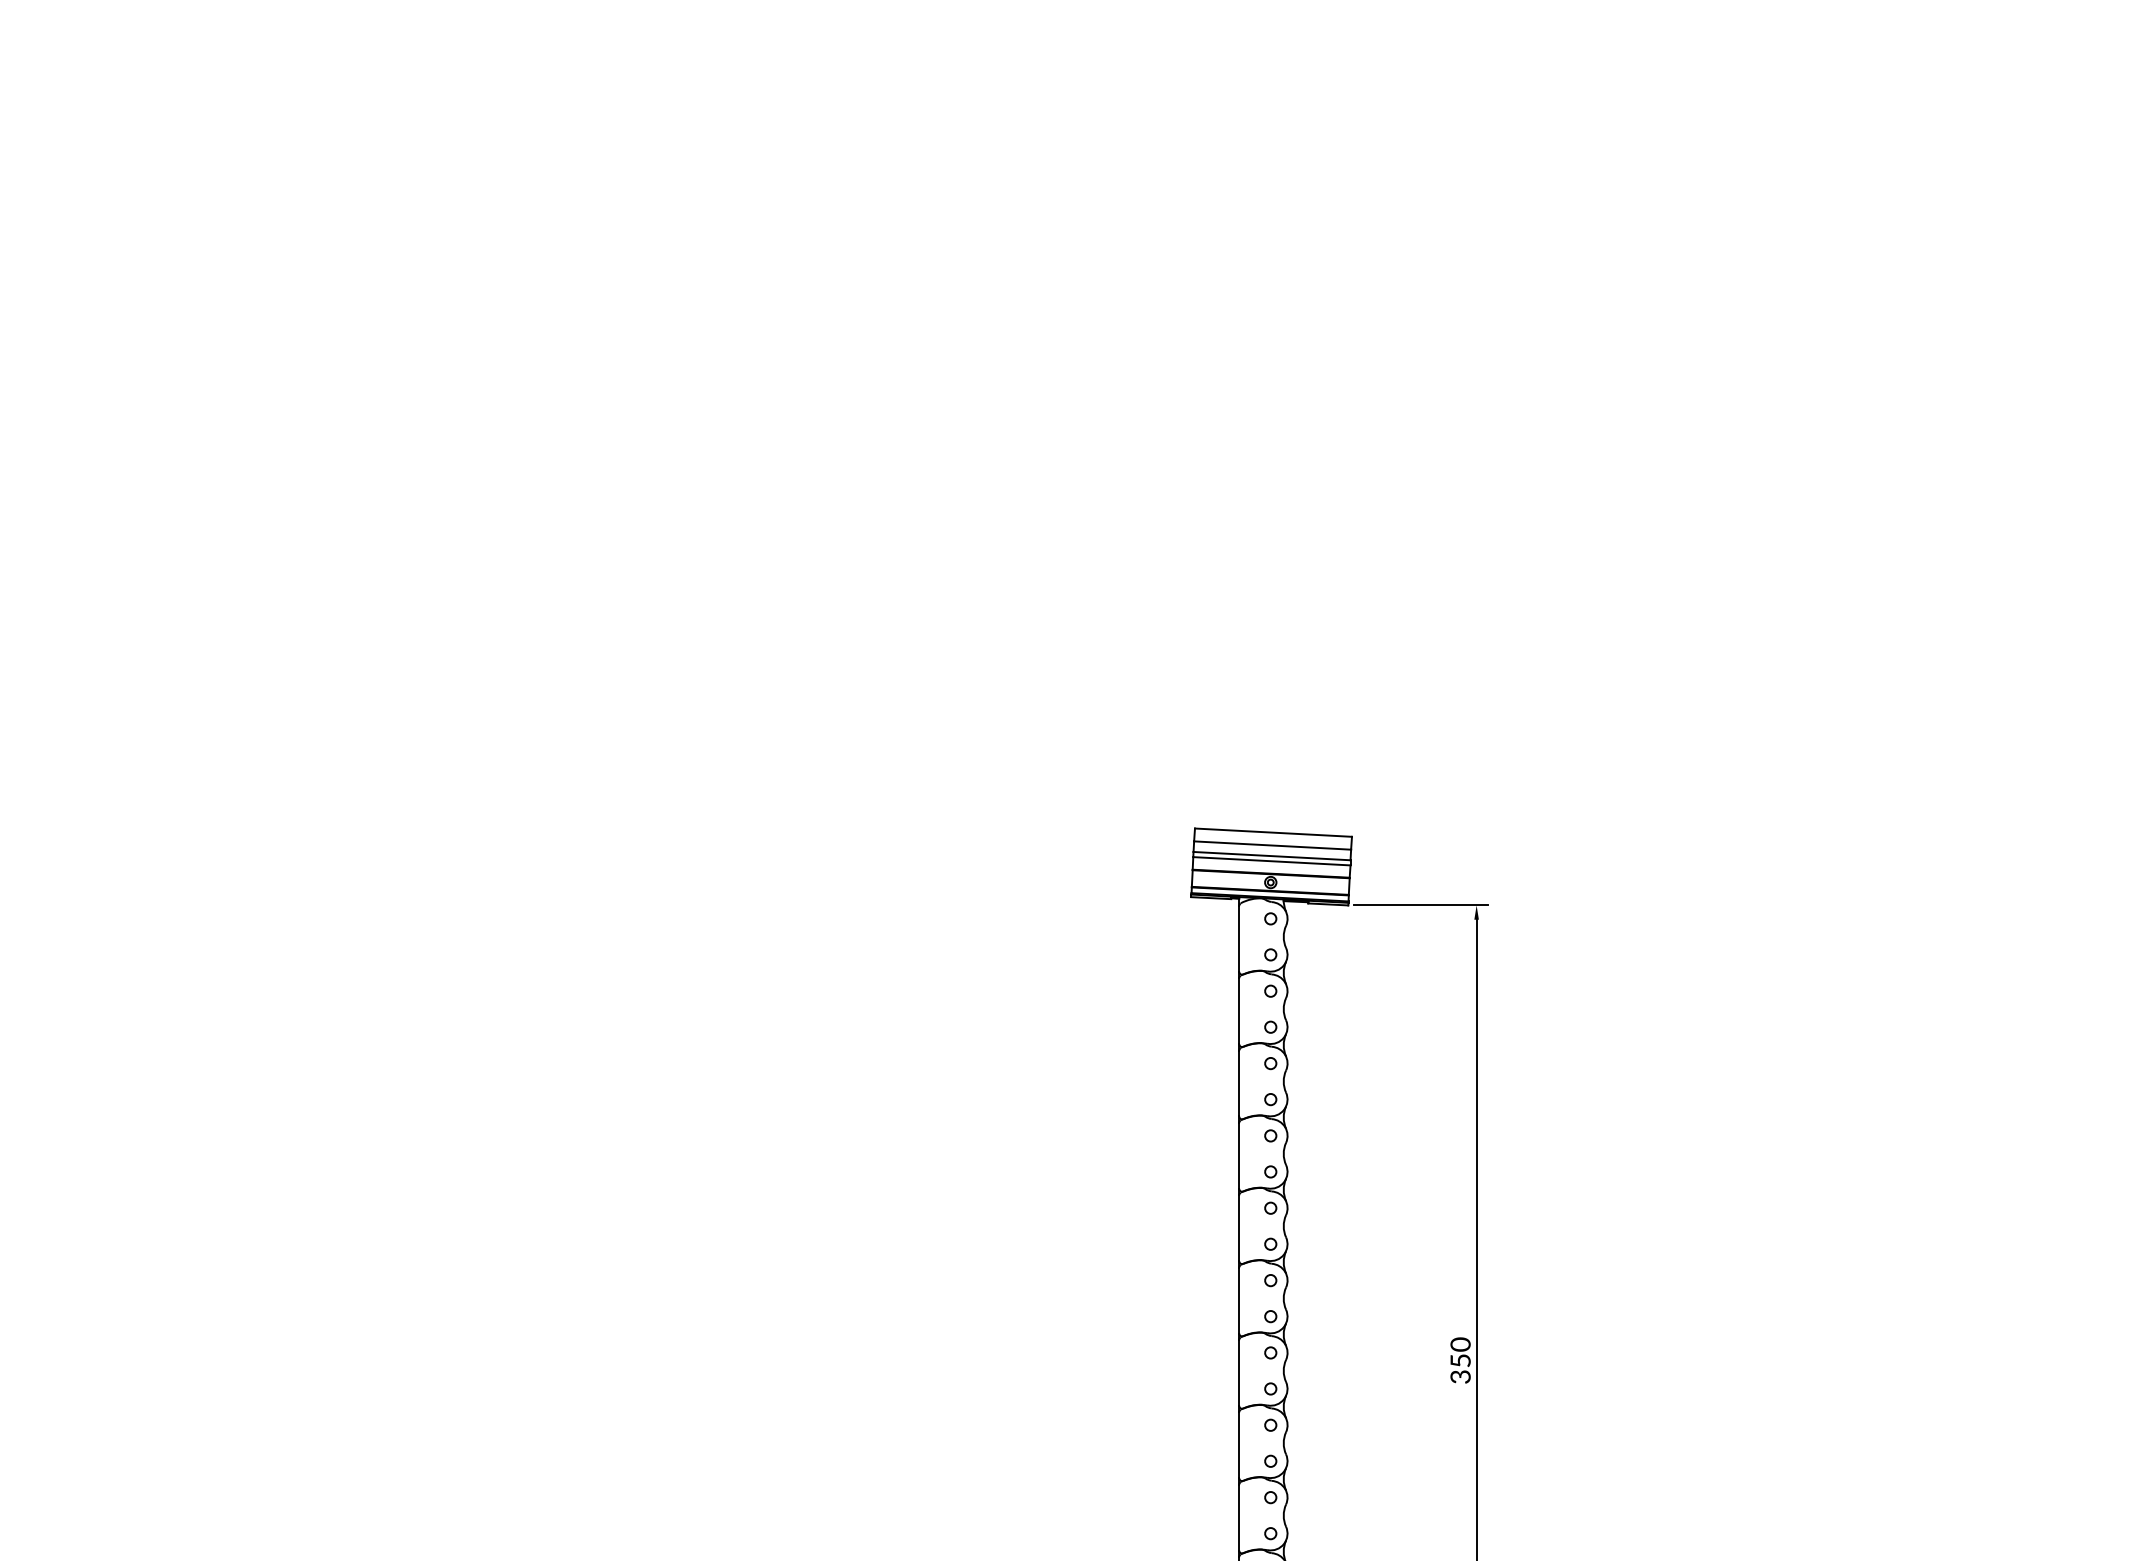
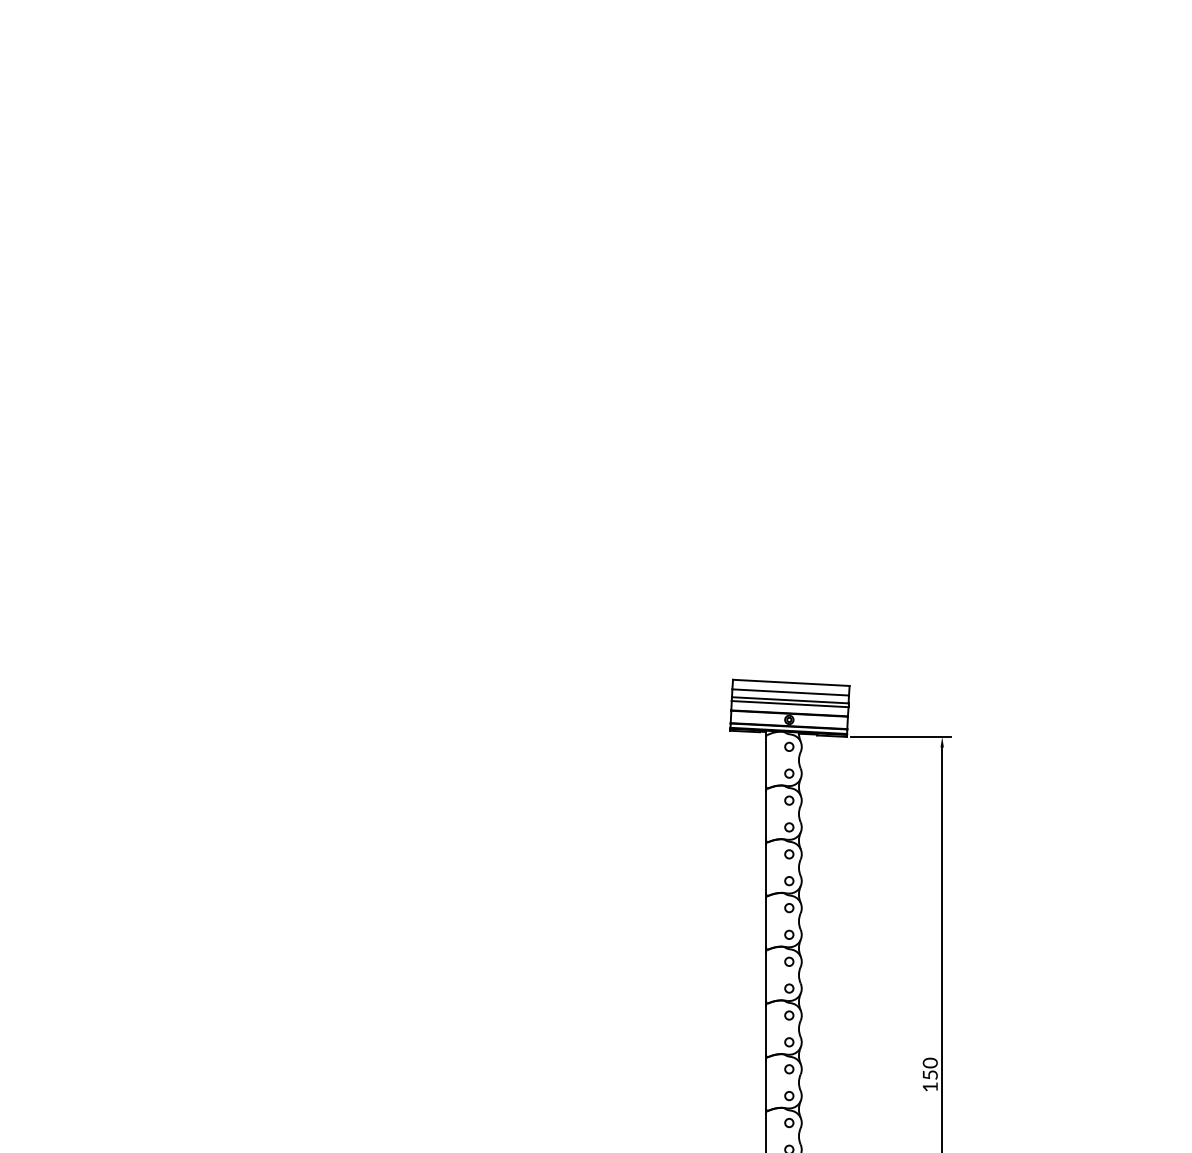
text: (1460, 1376) -> (930, 1086), 350 -> 150

